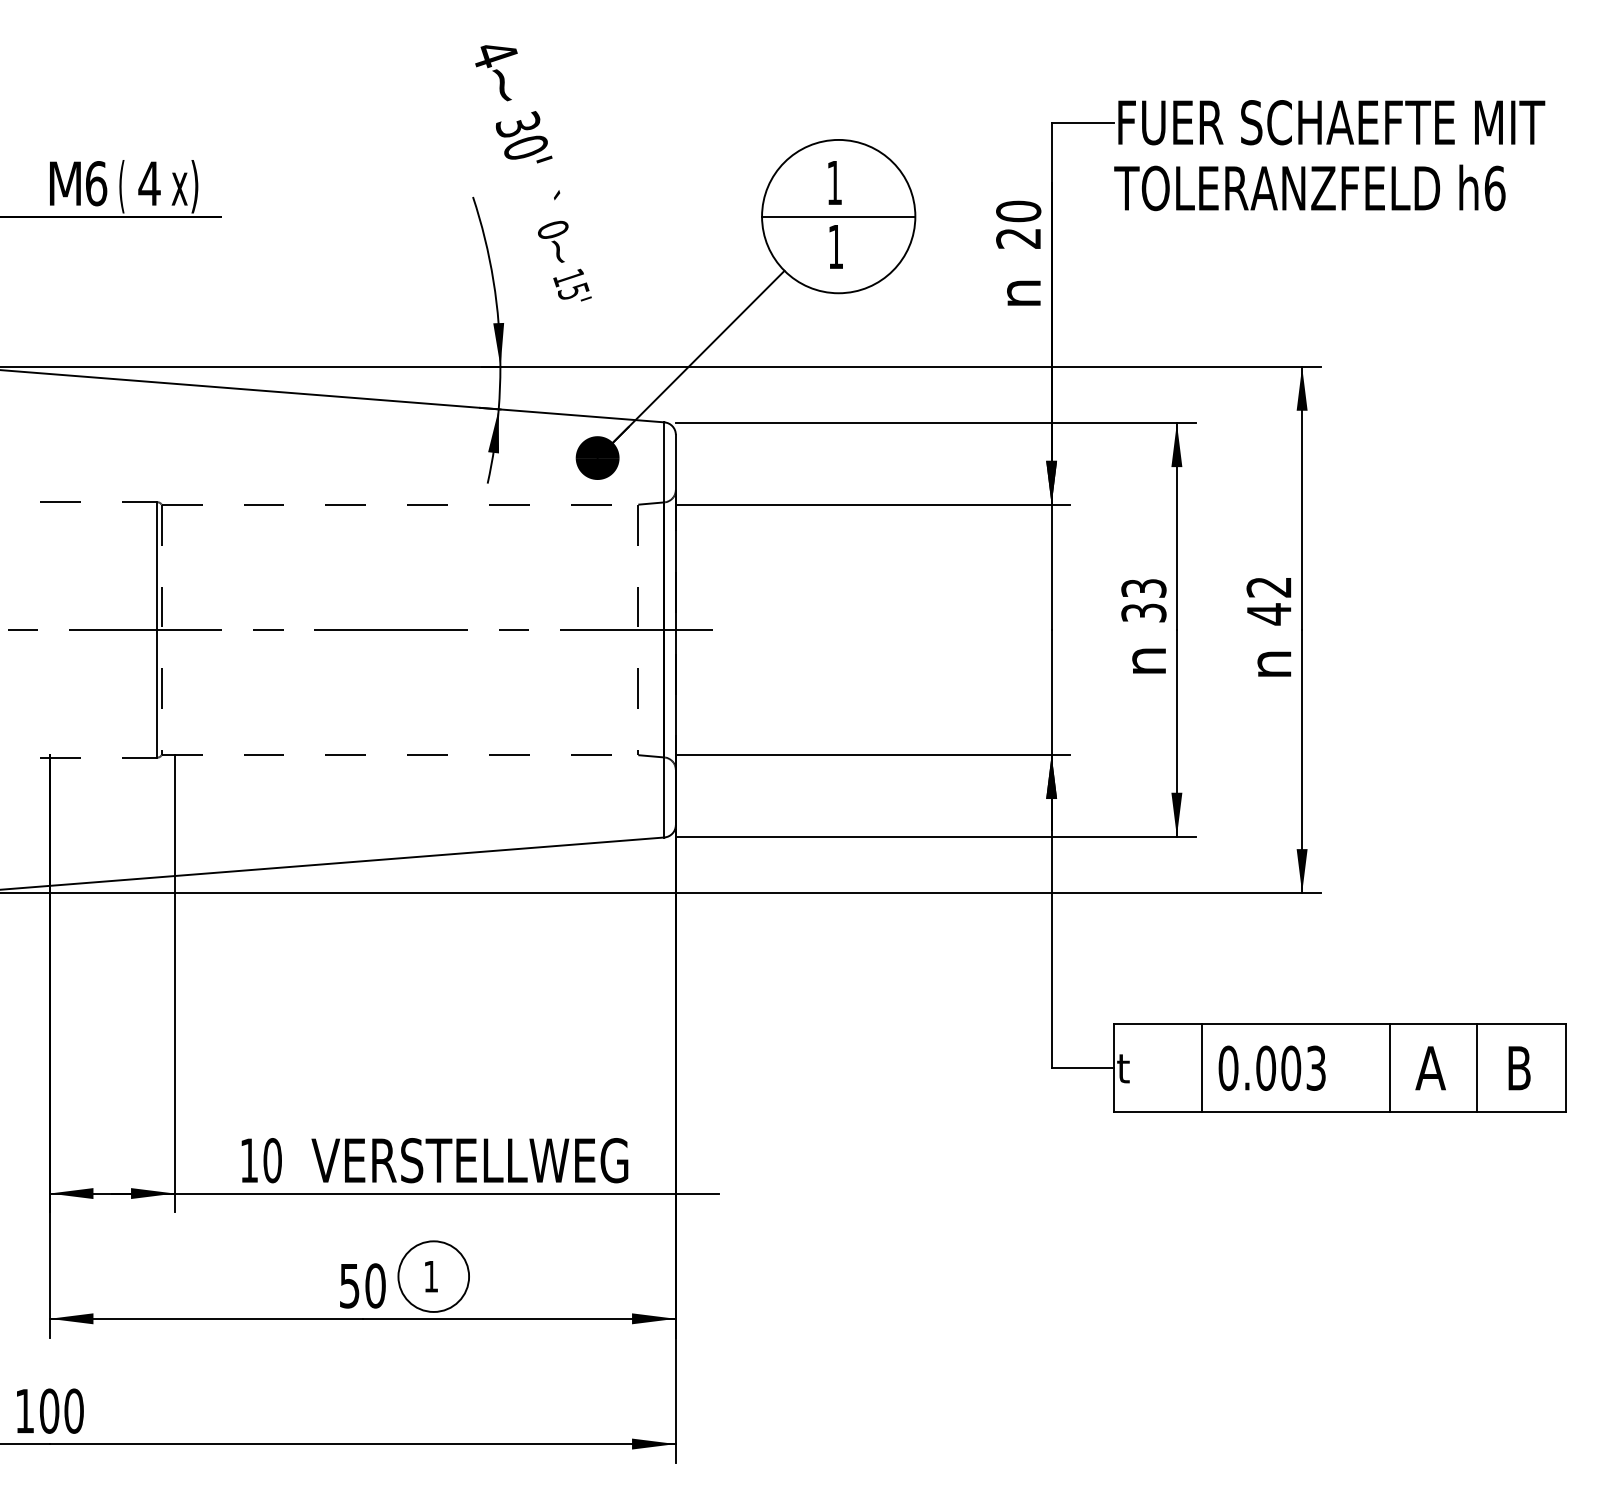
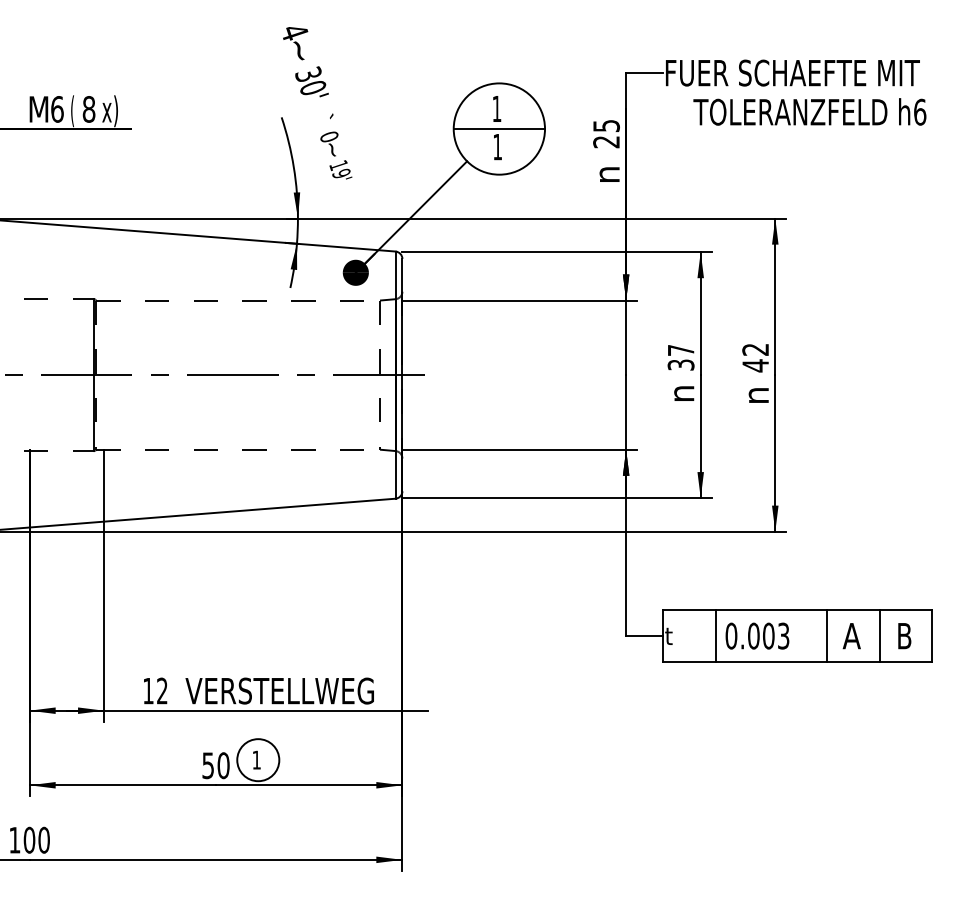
text: (148, 183) -> (88, 109), 4 -> 8
text: (1309, 187) -> (809, 111), moved
text: (1018, 210) -> (606, 125), 20 -> 25
text: (573, 291) -> (341, 173), 15' -> 19'
text: (1142, 588) -> (680, 350), 33 -> 37
text: (272, 1159) -> (162, 690), 10 -> 12

